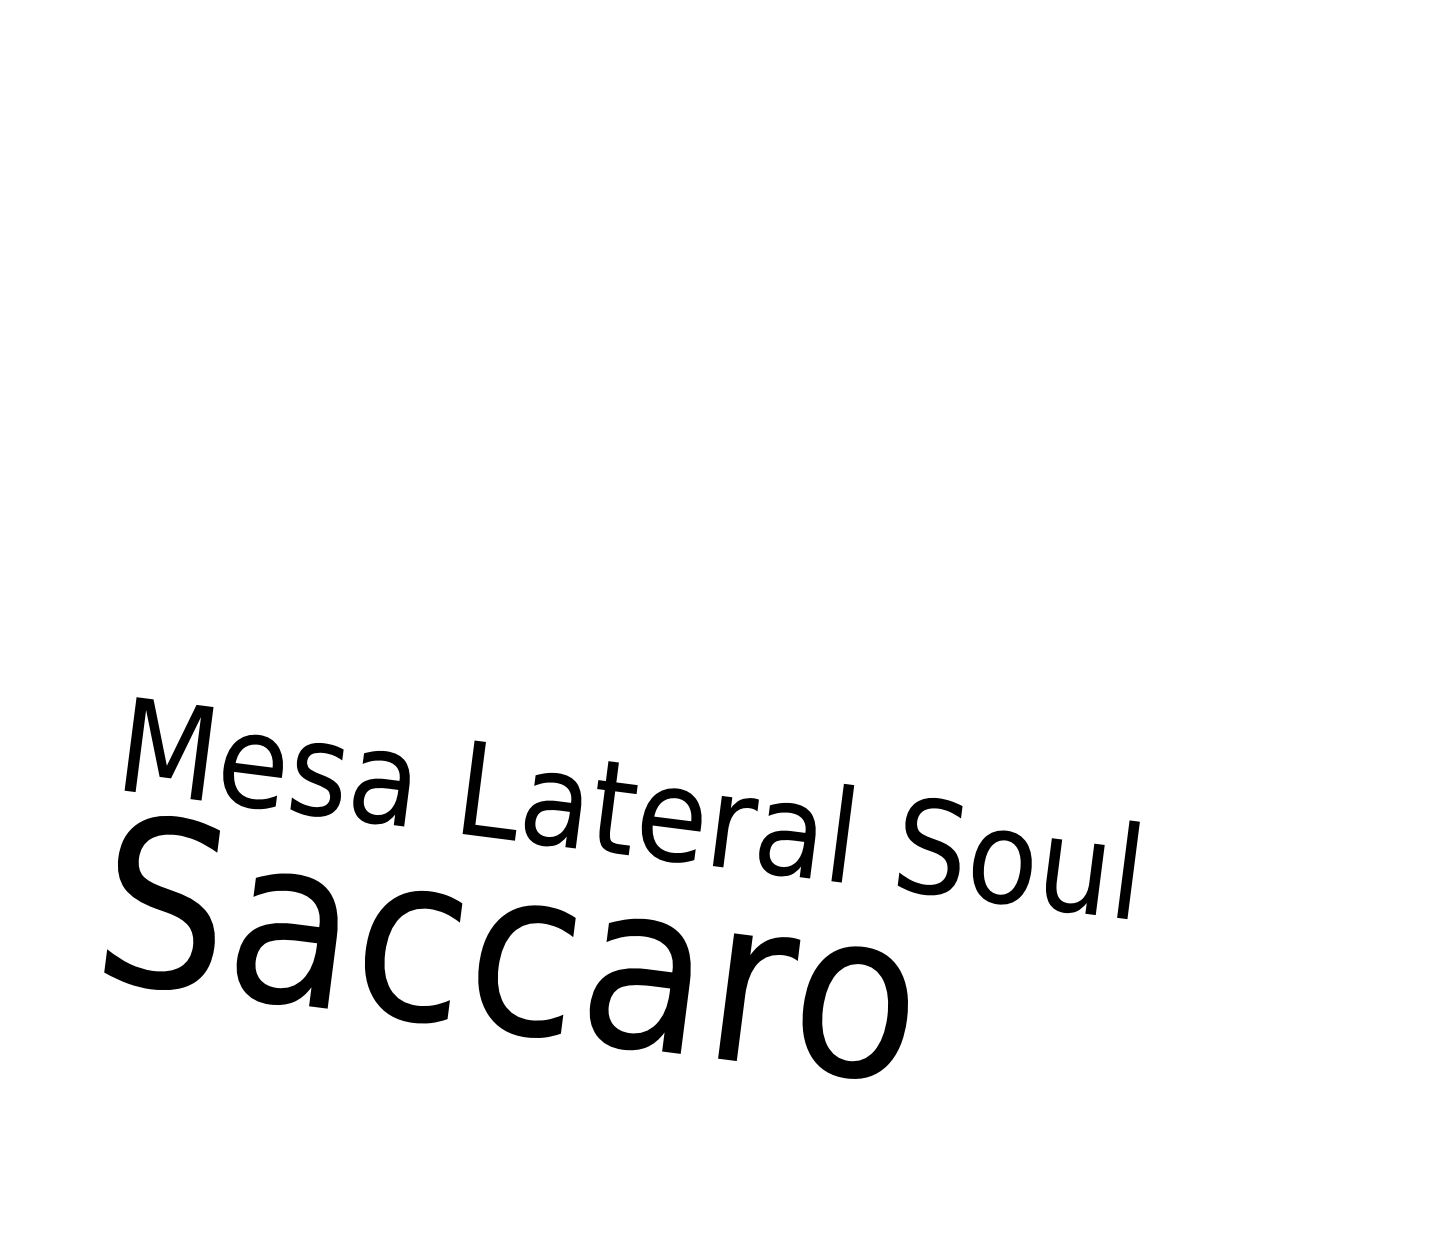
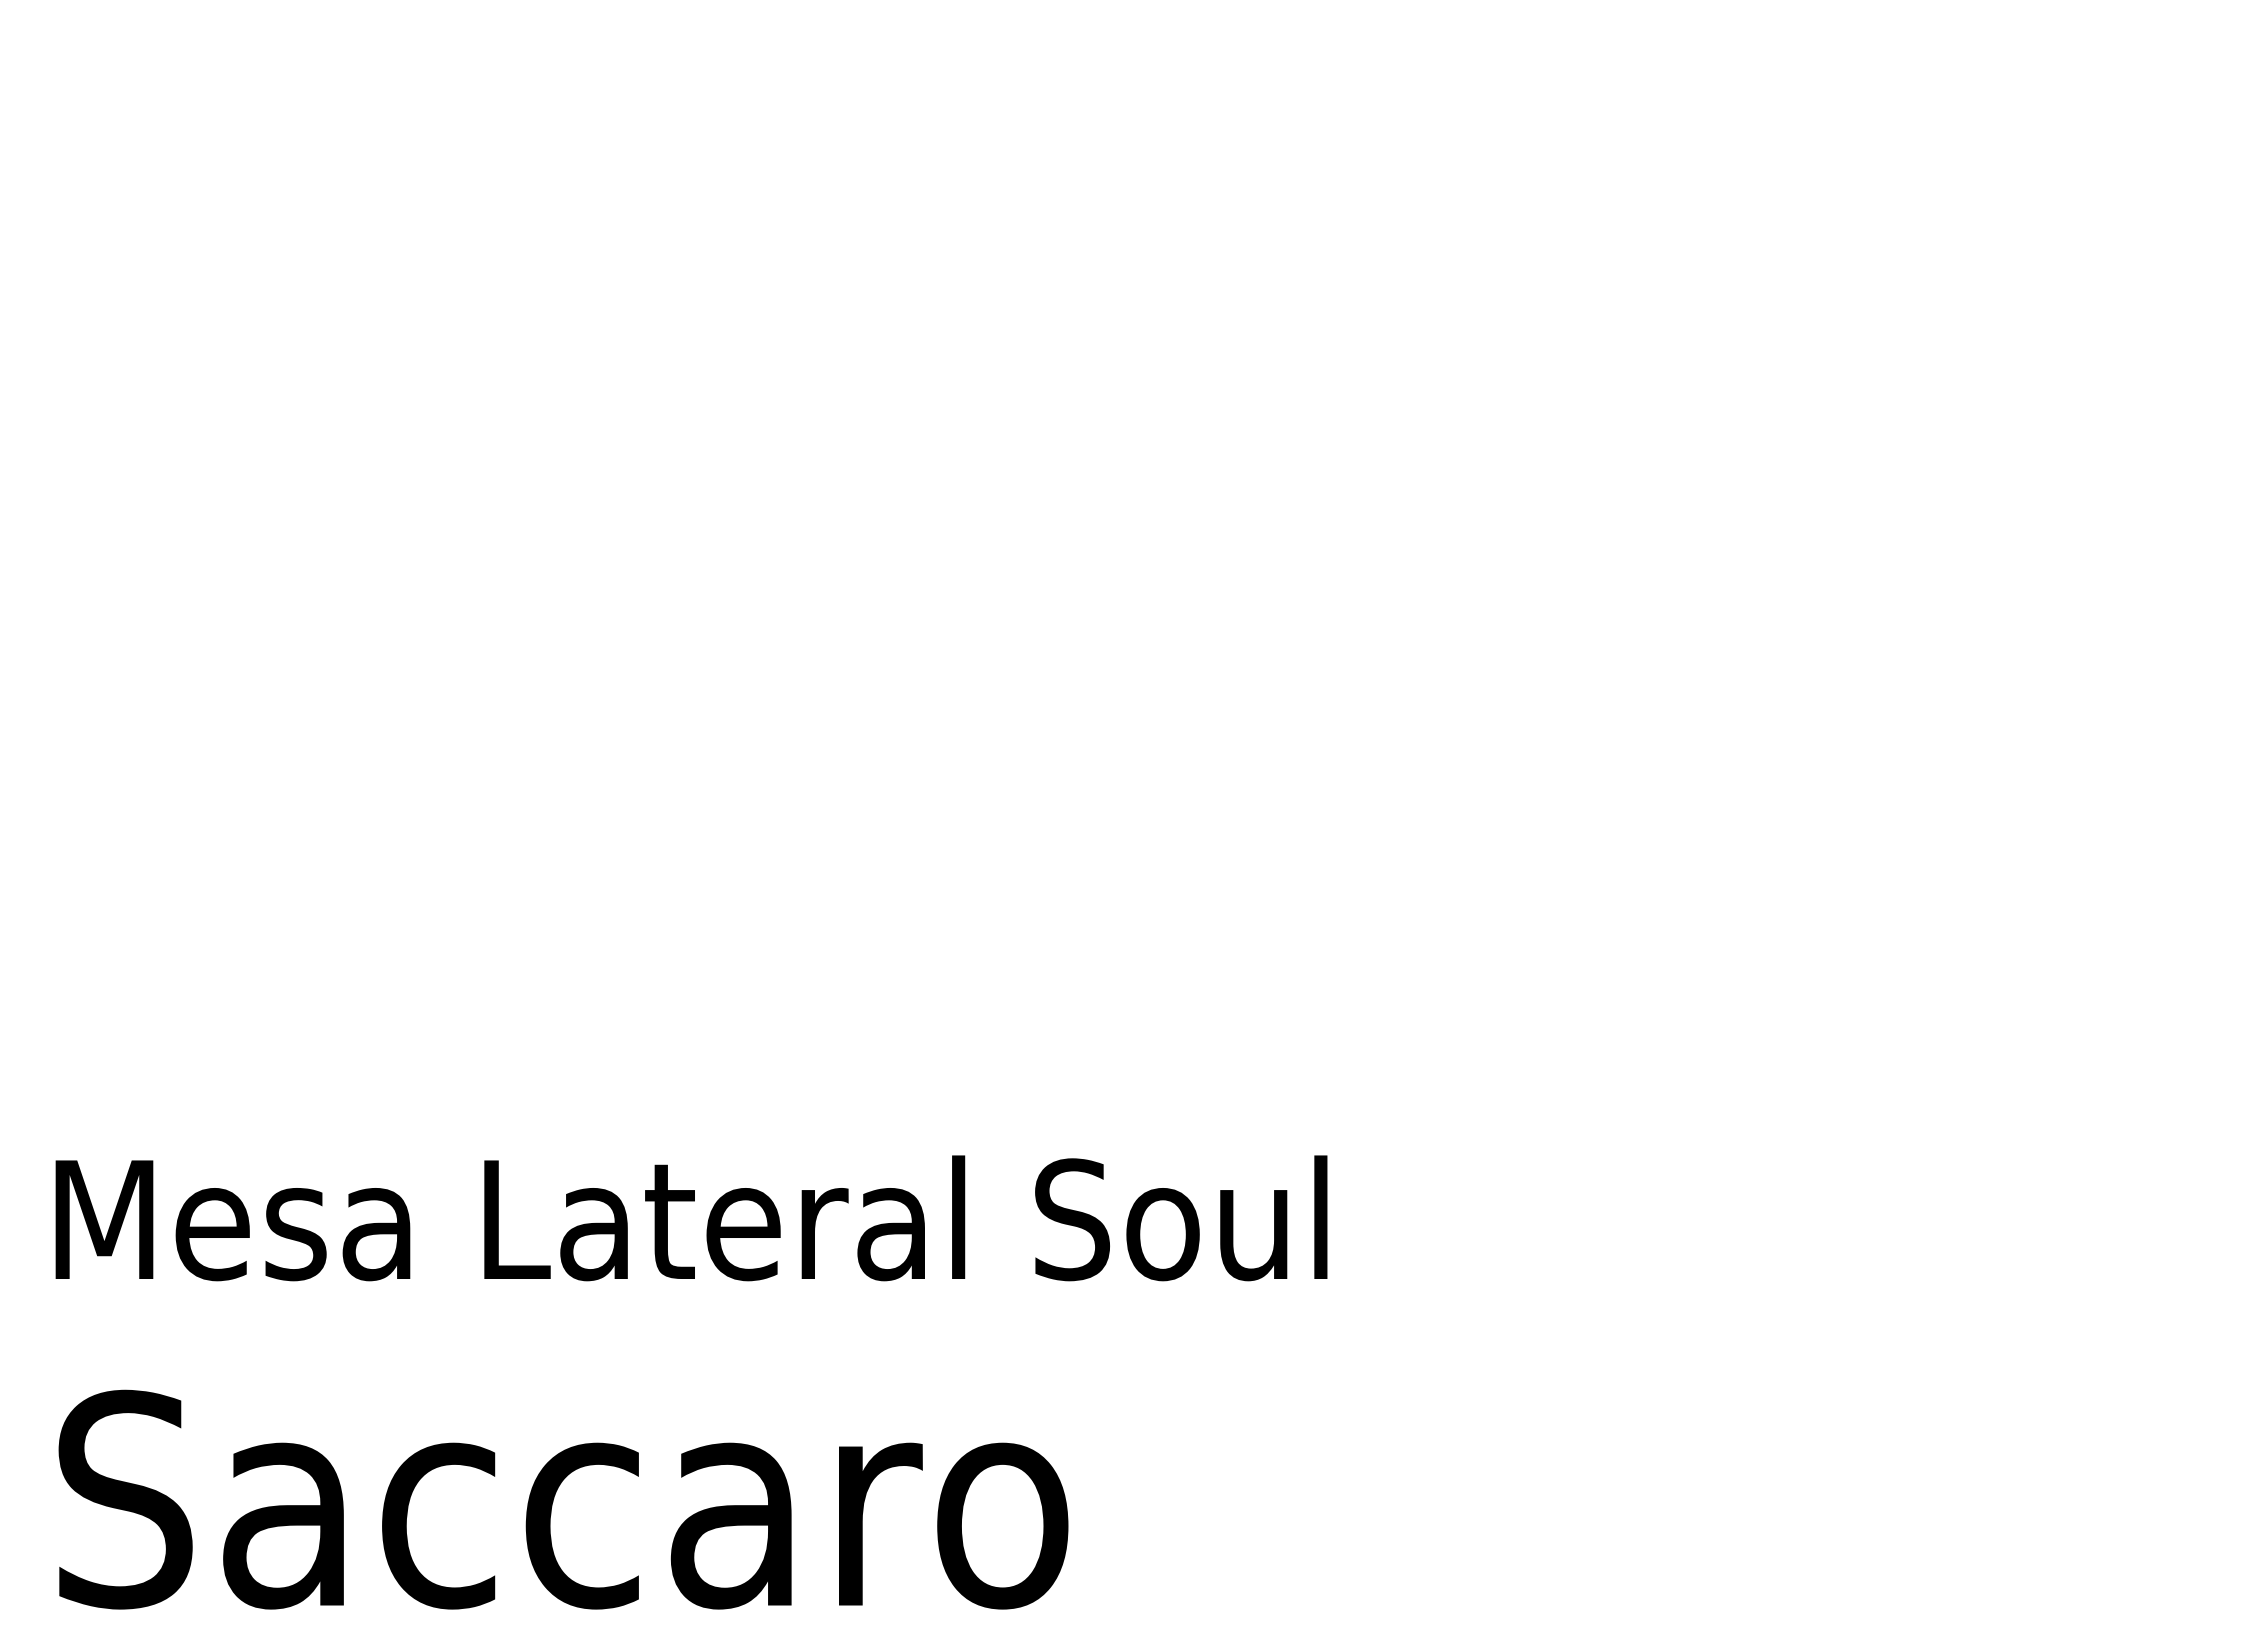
text: (511, 947) -> (563, 1499), moved

